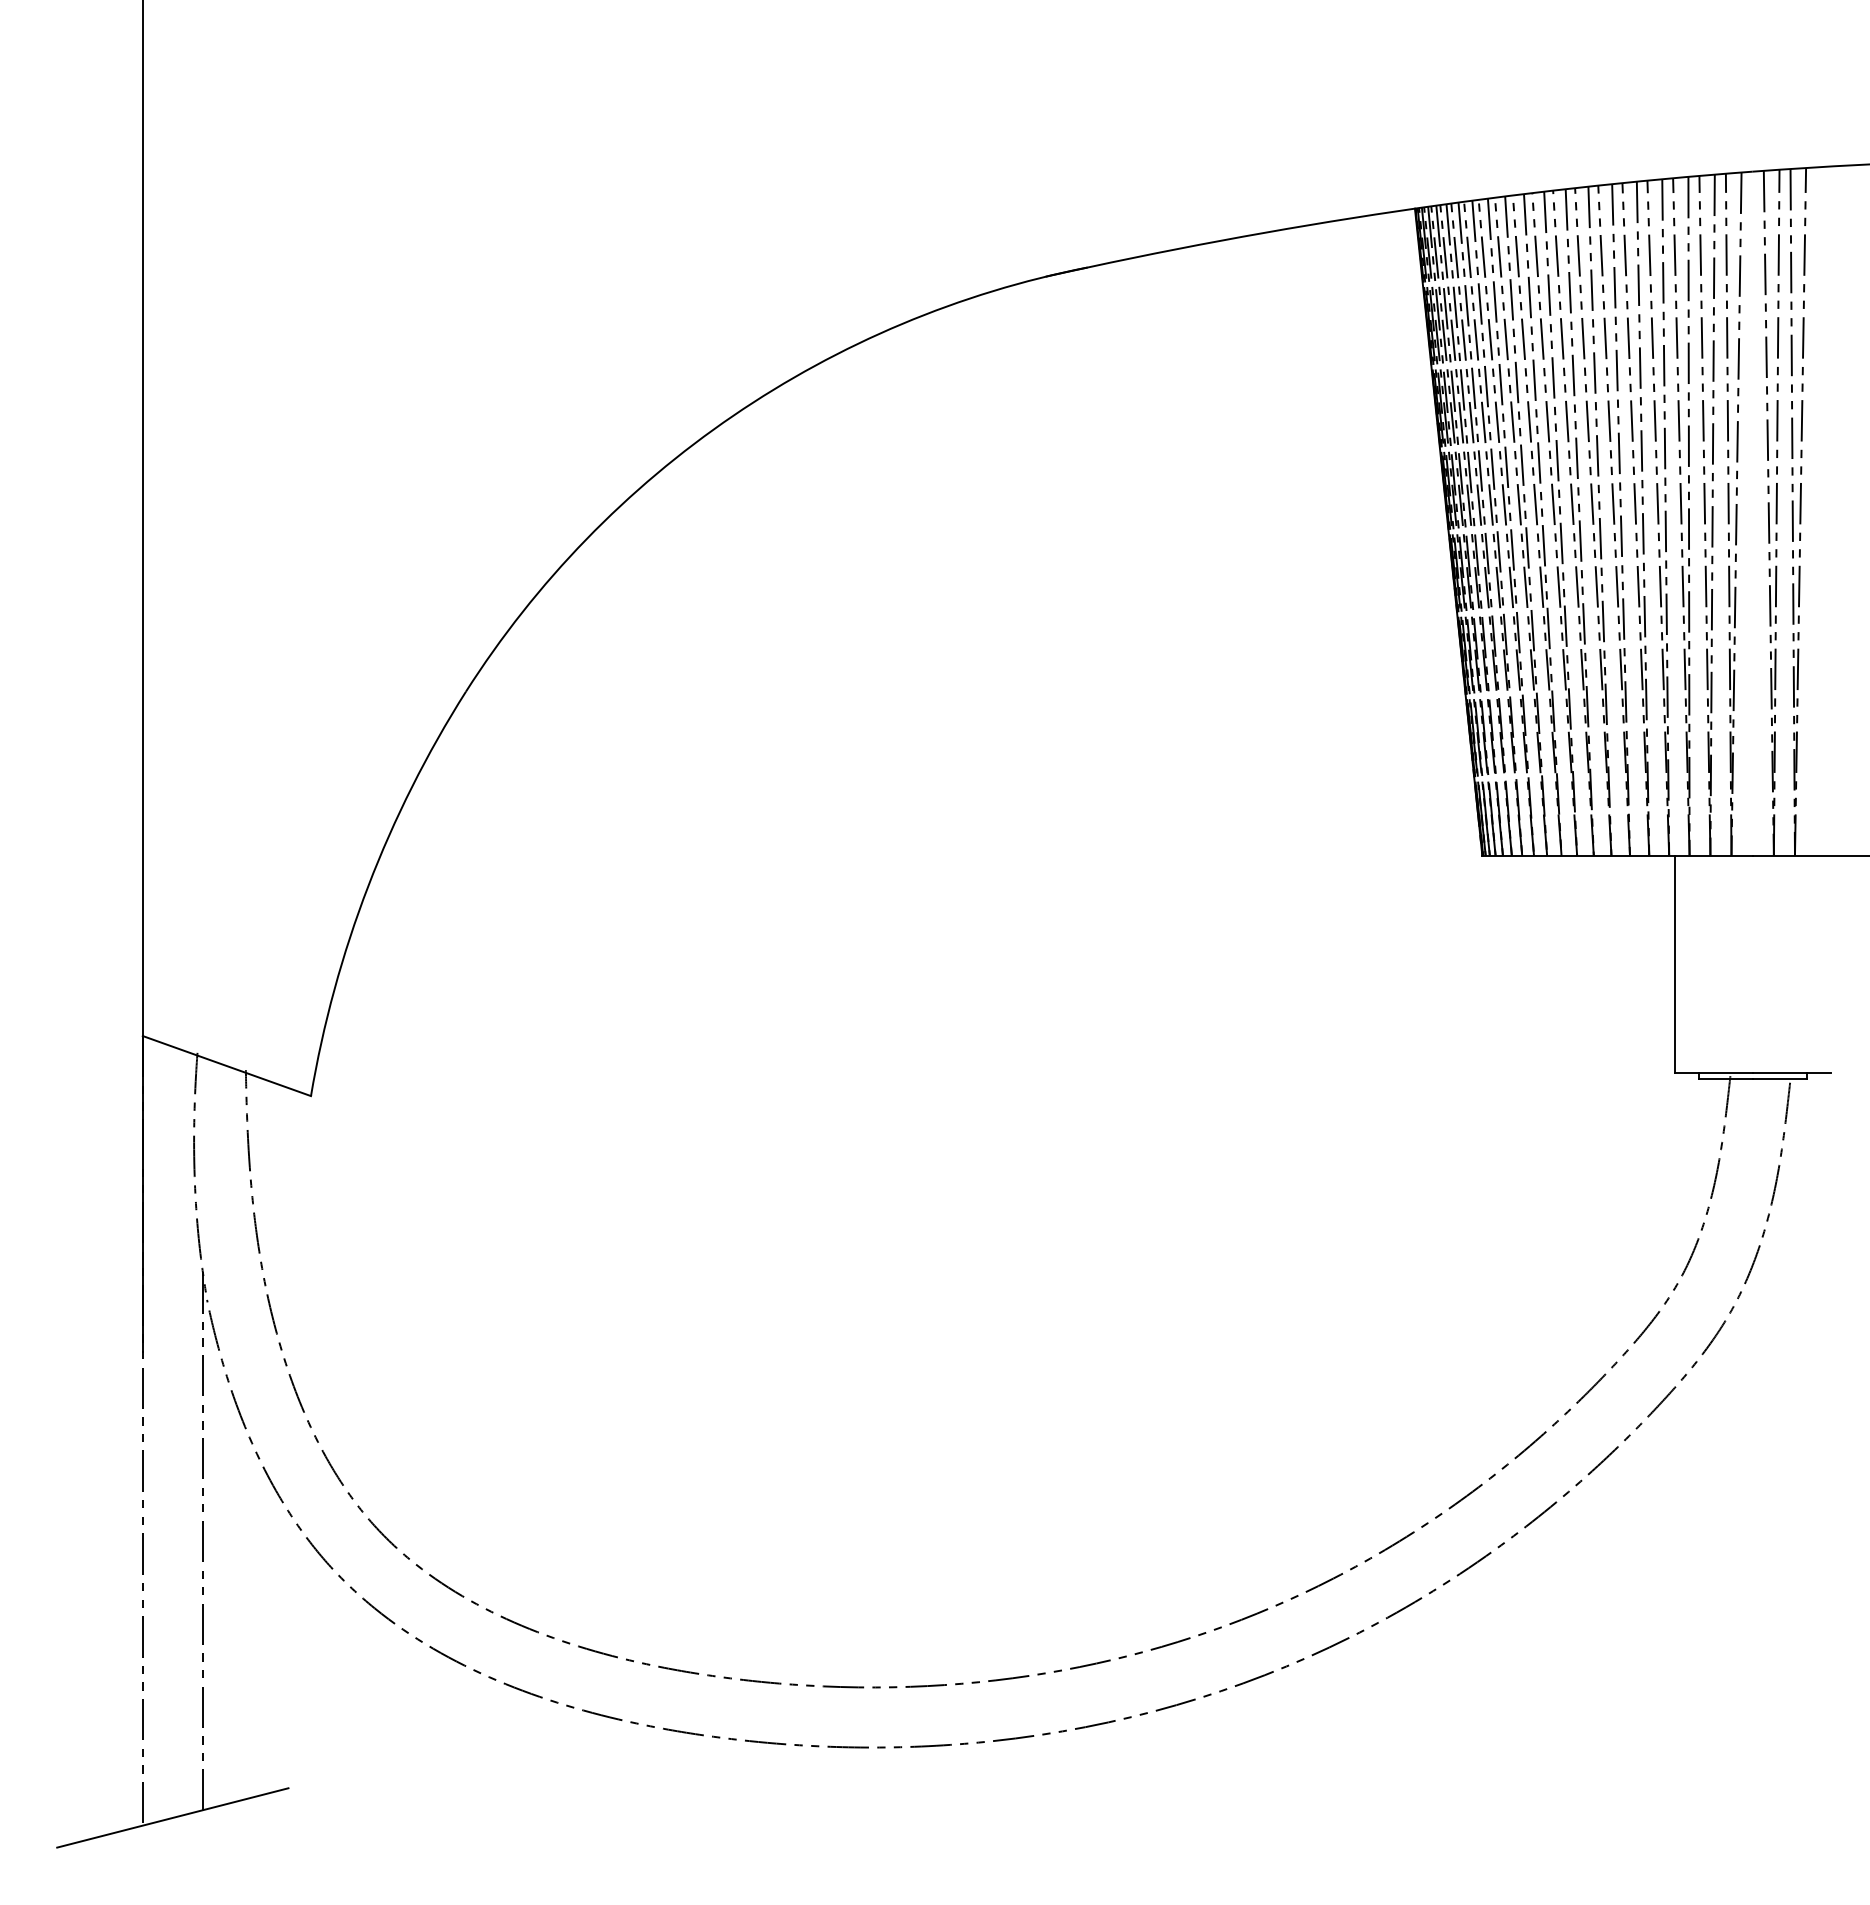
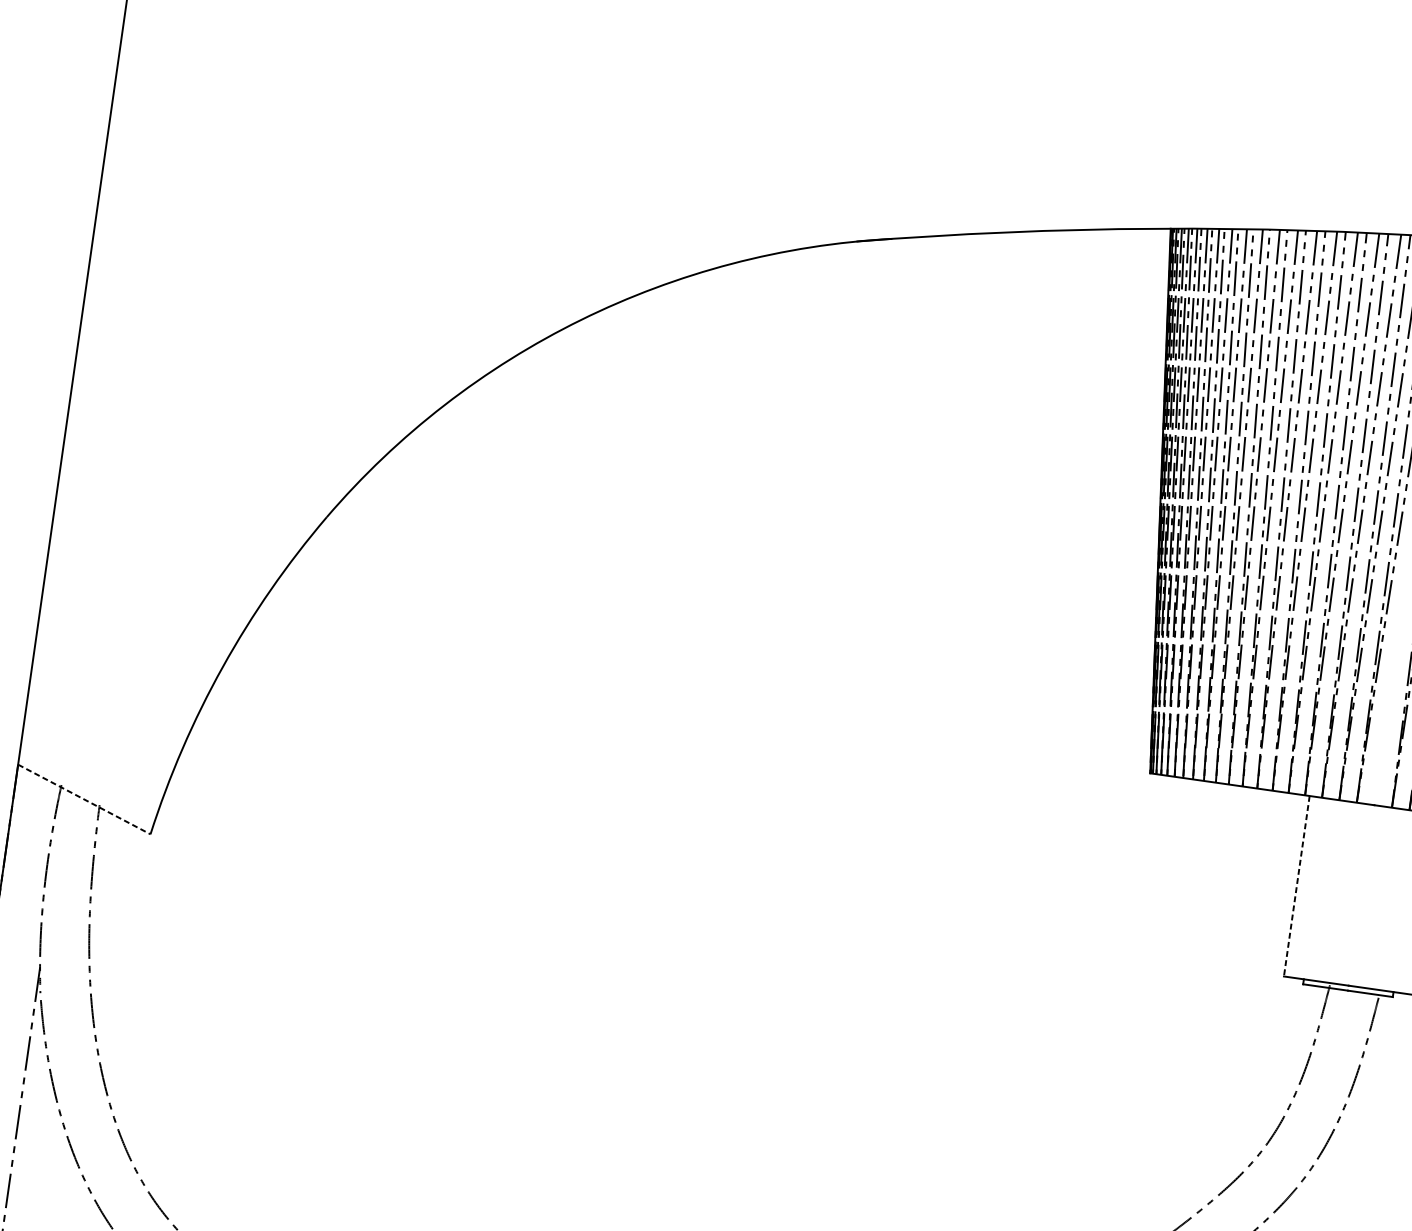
line: (1674, 964) -> (1296, 886), solid -> dashed
line: (227, 1066) -> (84, 799), solid -> dashed

